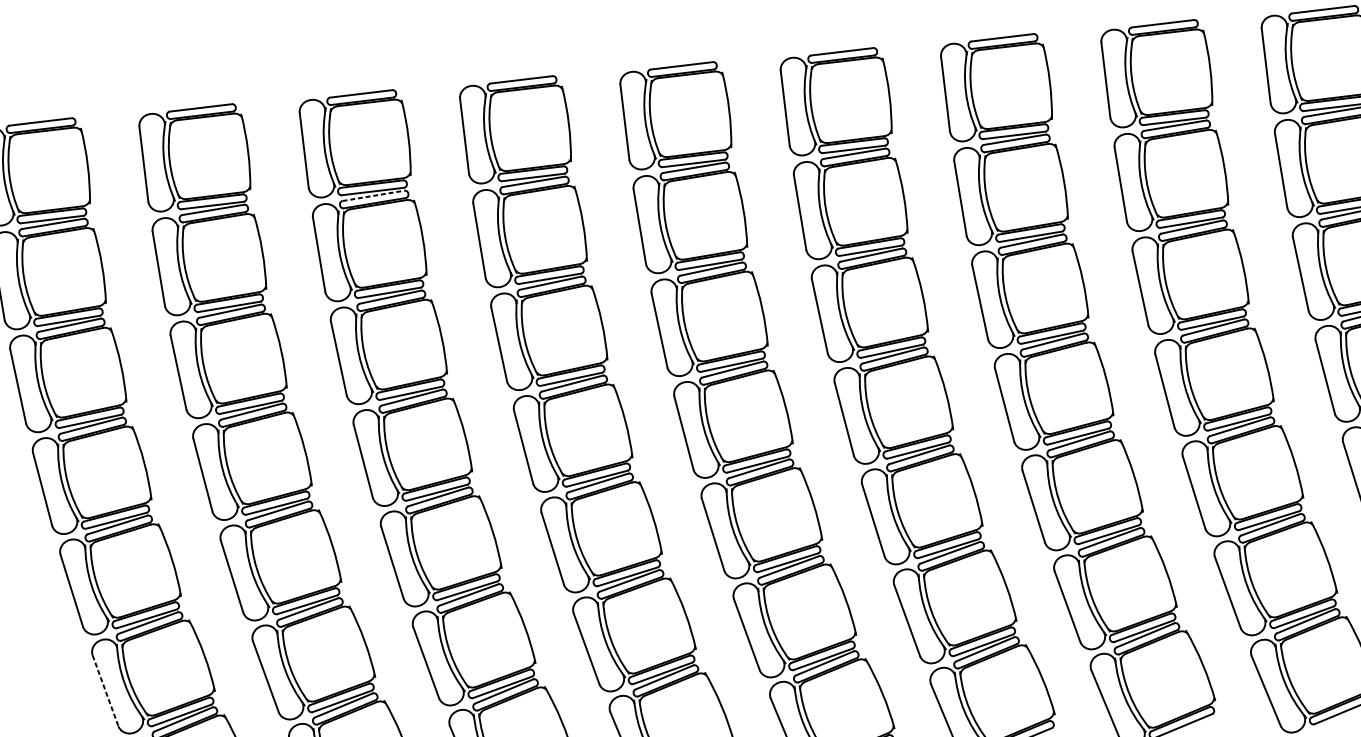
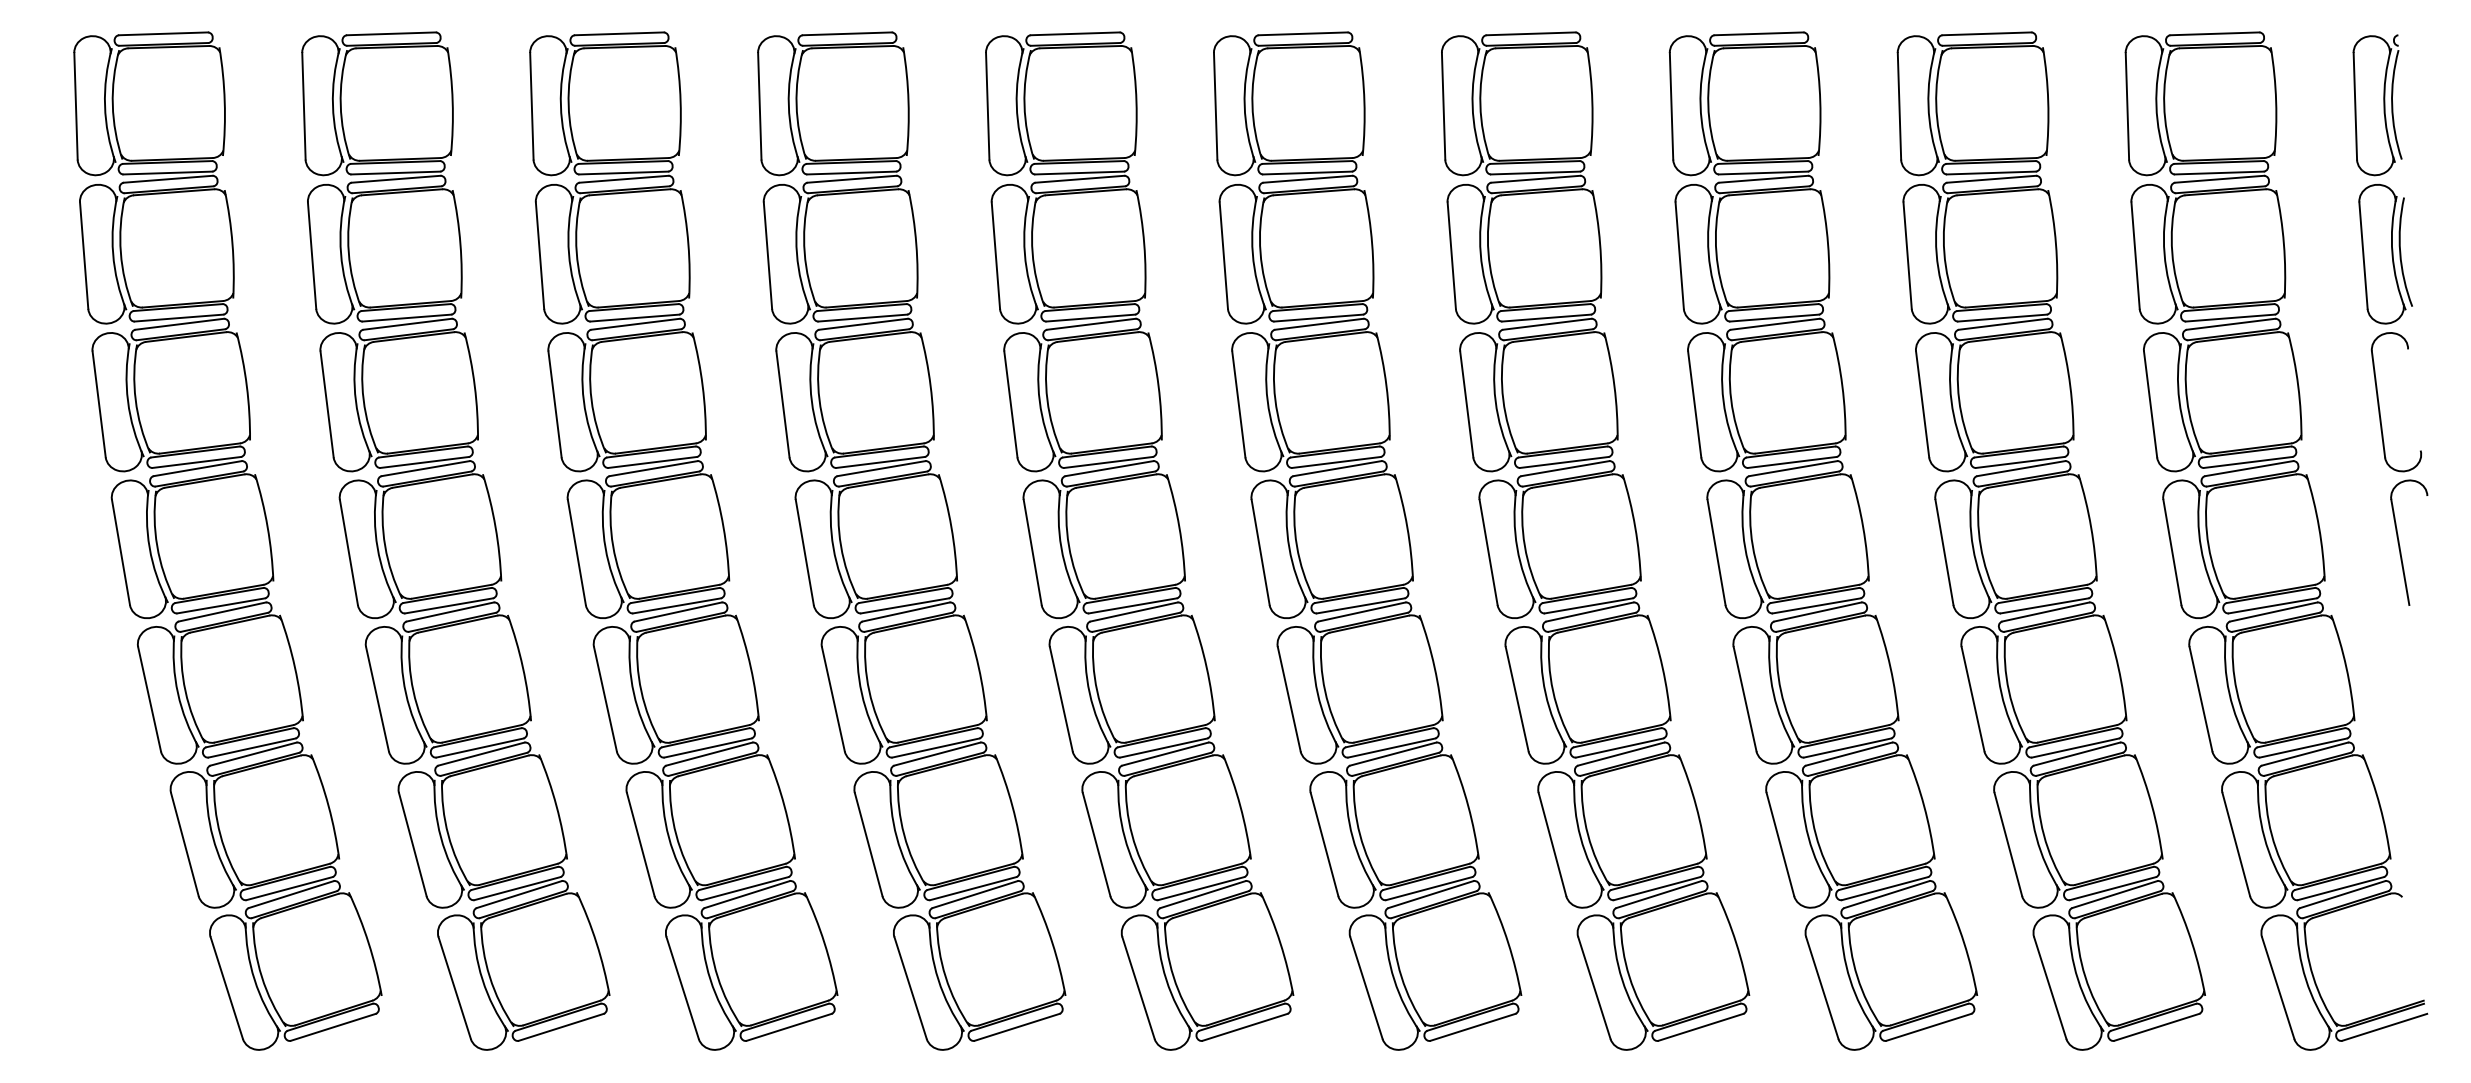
line: (373, 196) -> (624, 179), dashed -> solid
line: (106, 691) -> (185, 845), dashed -> solid

